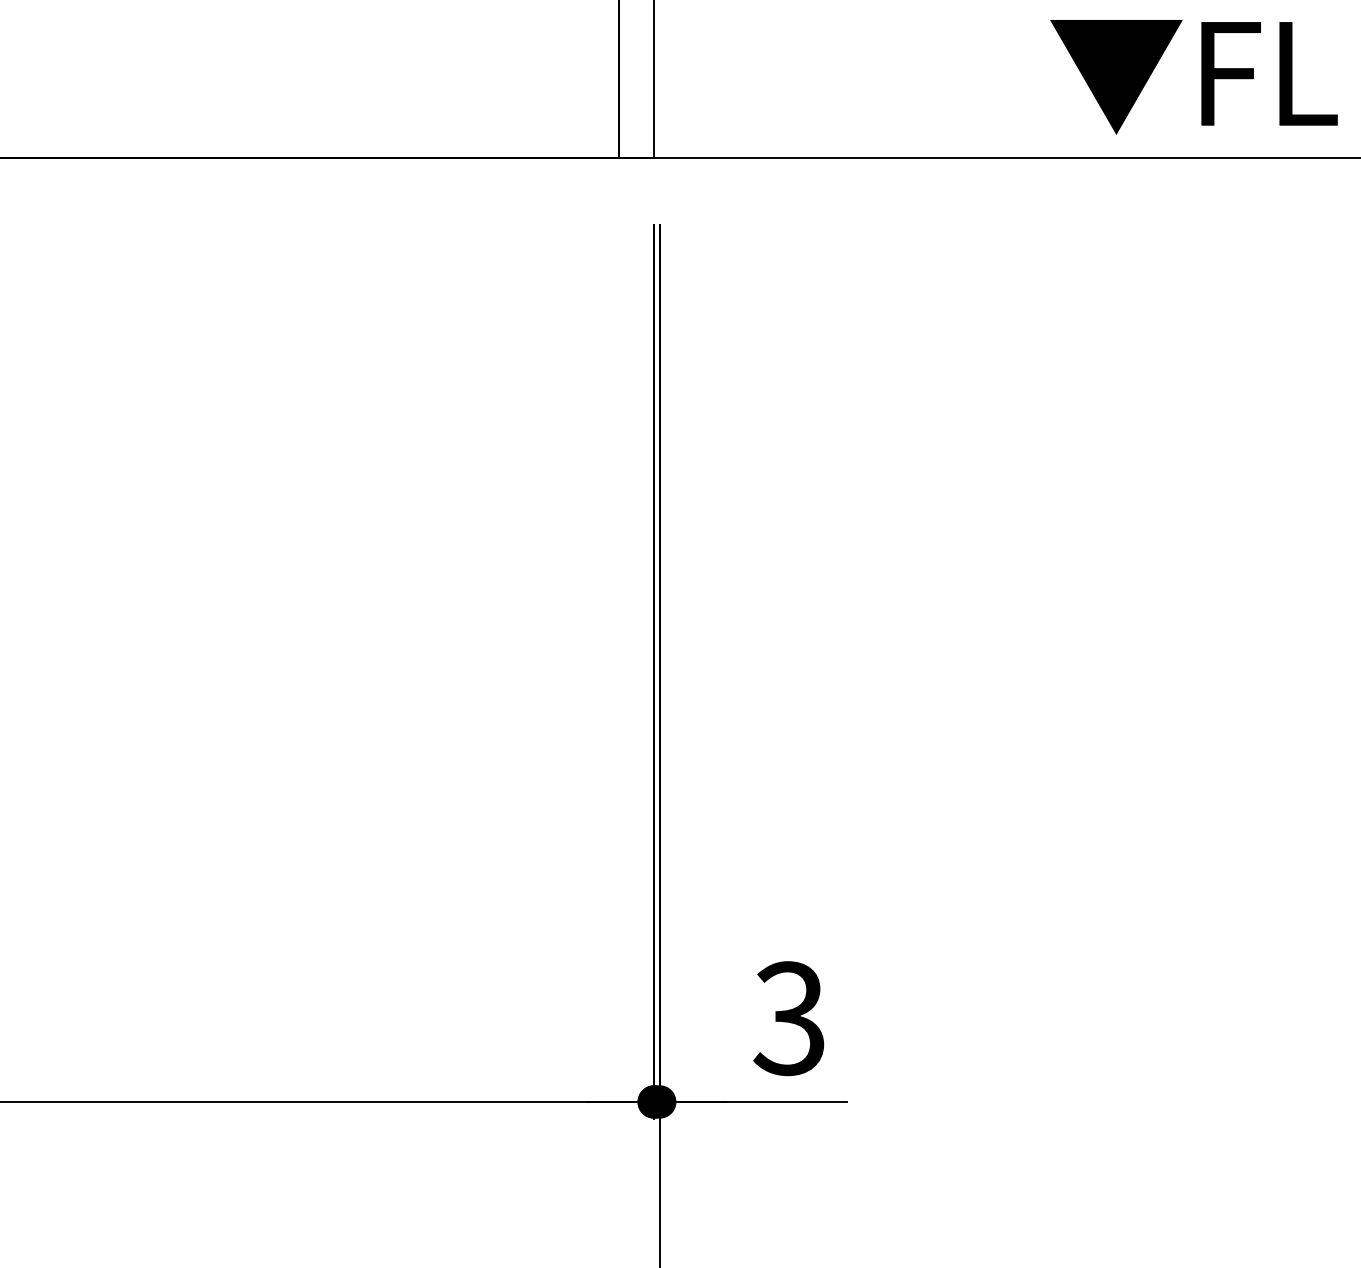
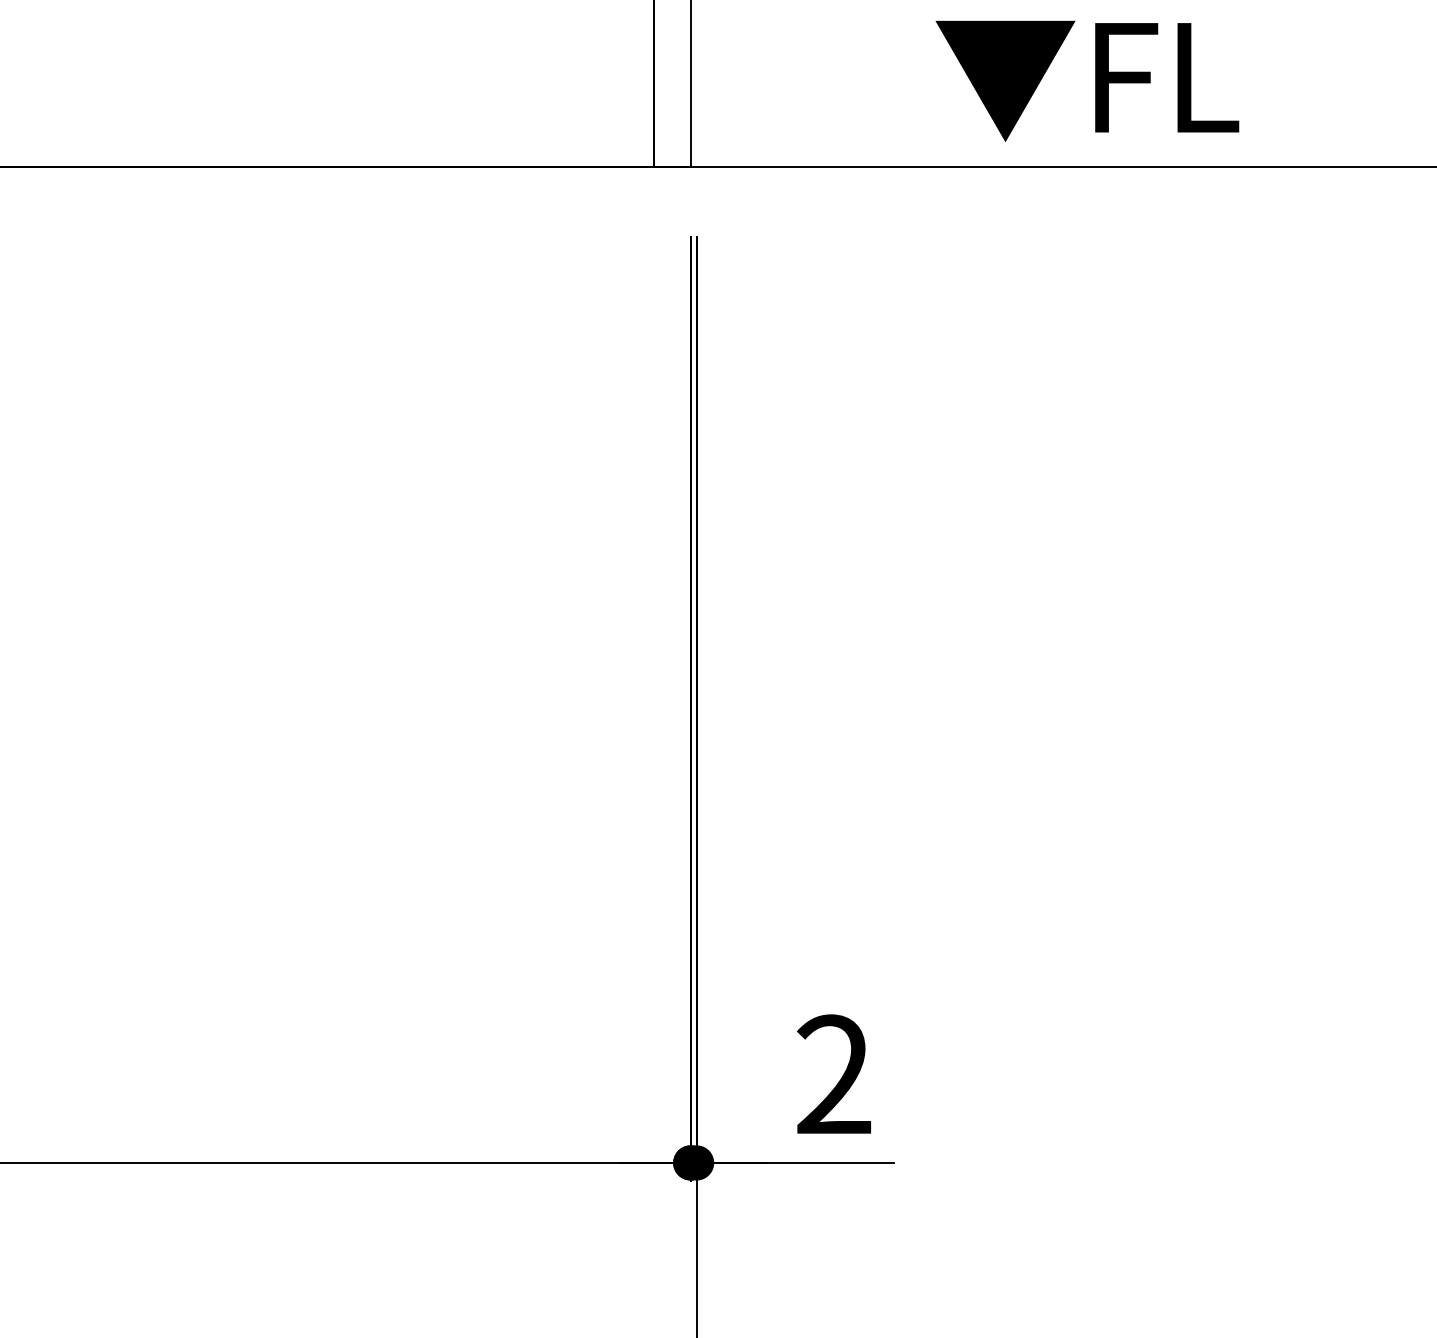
text: (1193, 77) -> (1086, 81), moved
text: (788, 1018) -> (832, 1074), 3 -> 2

